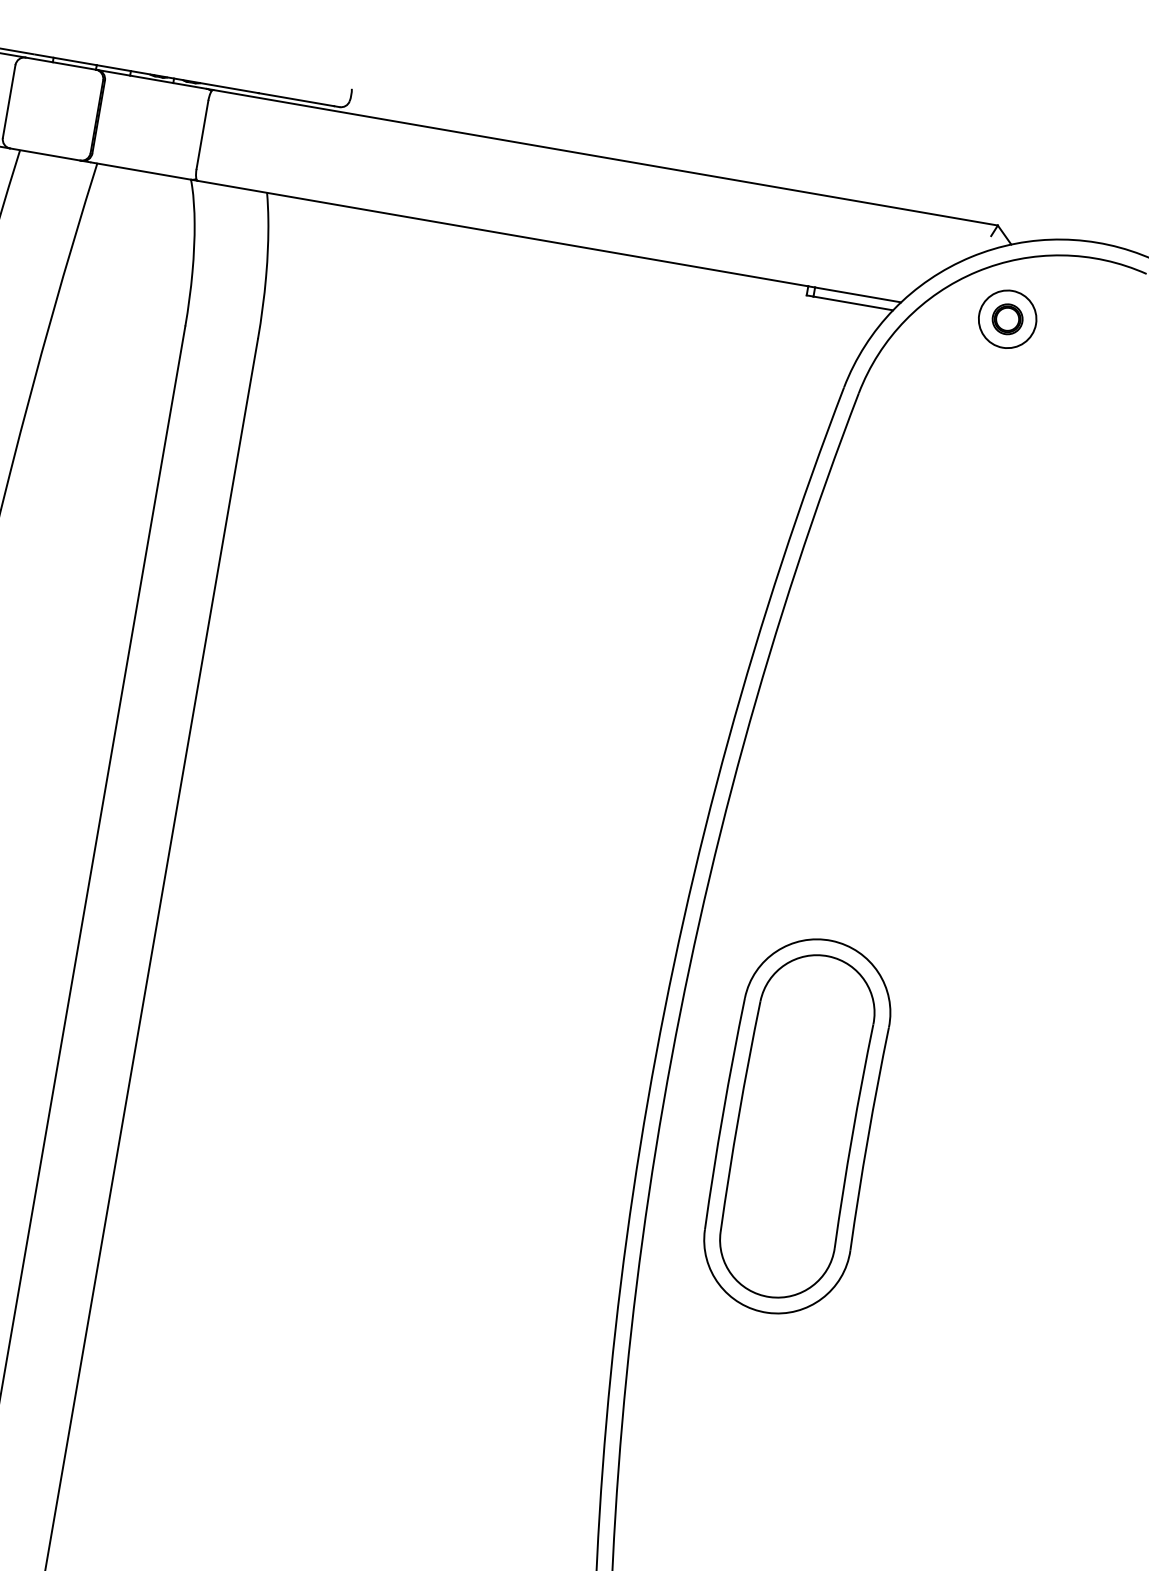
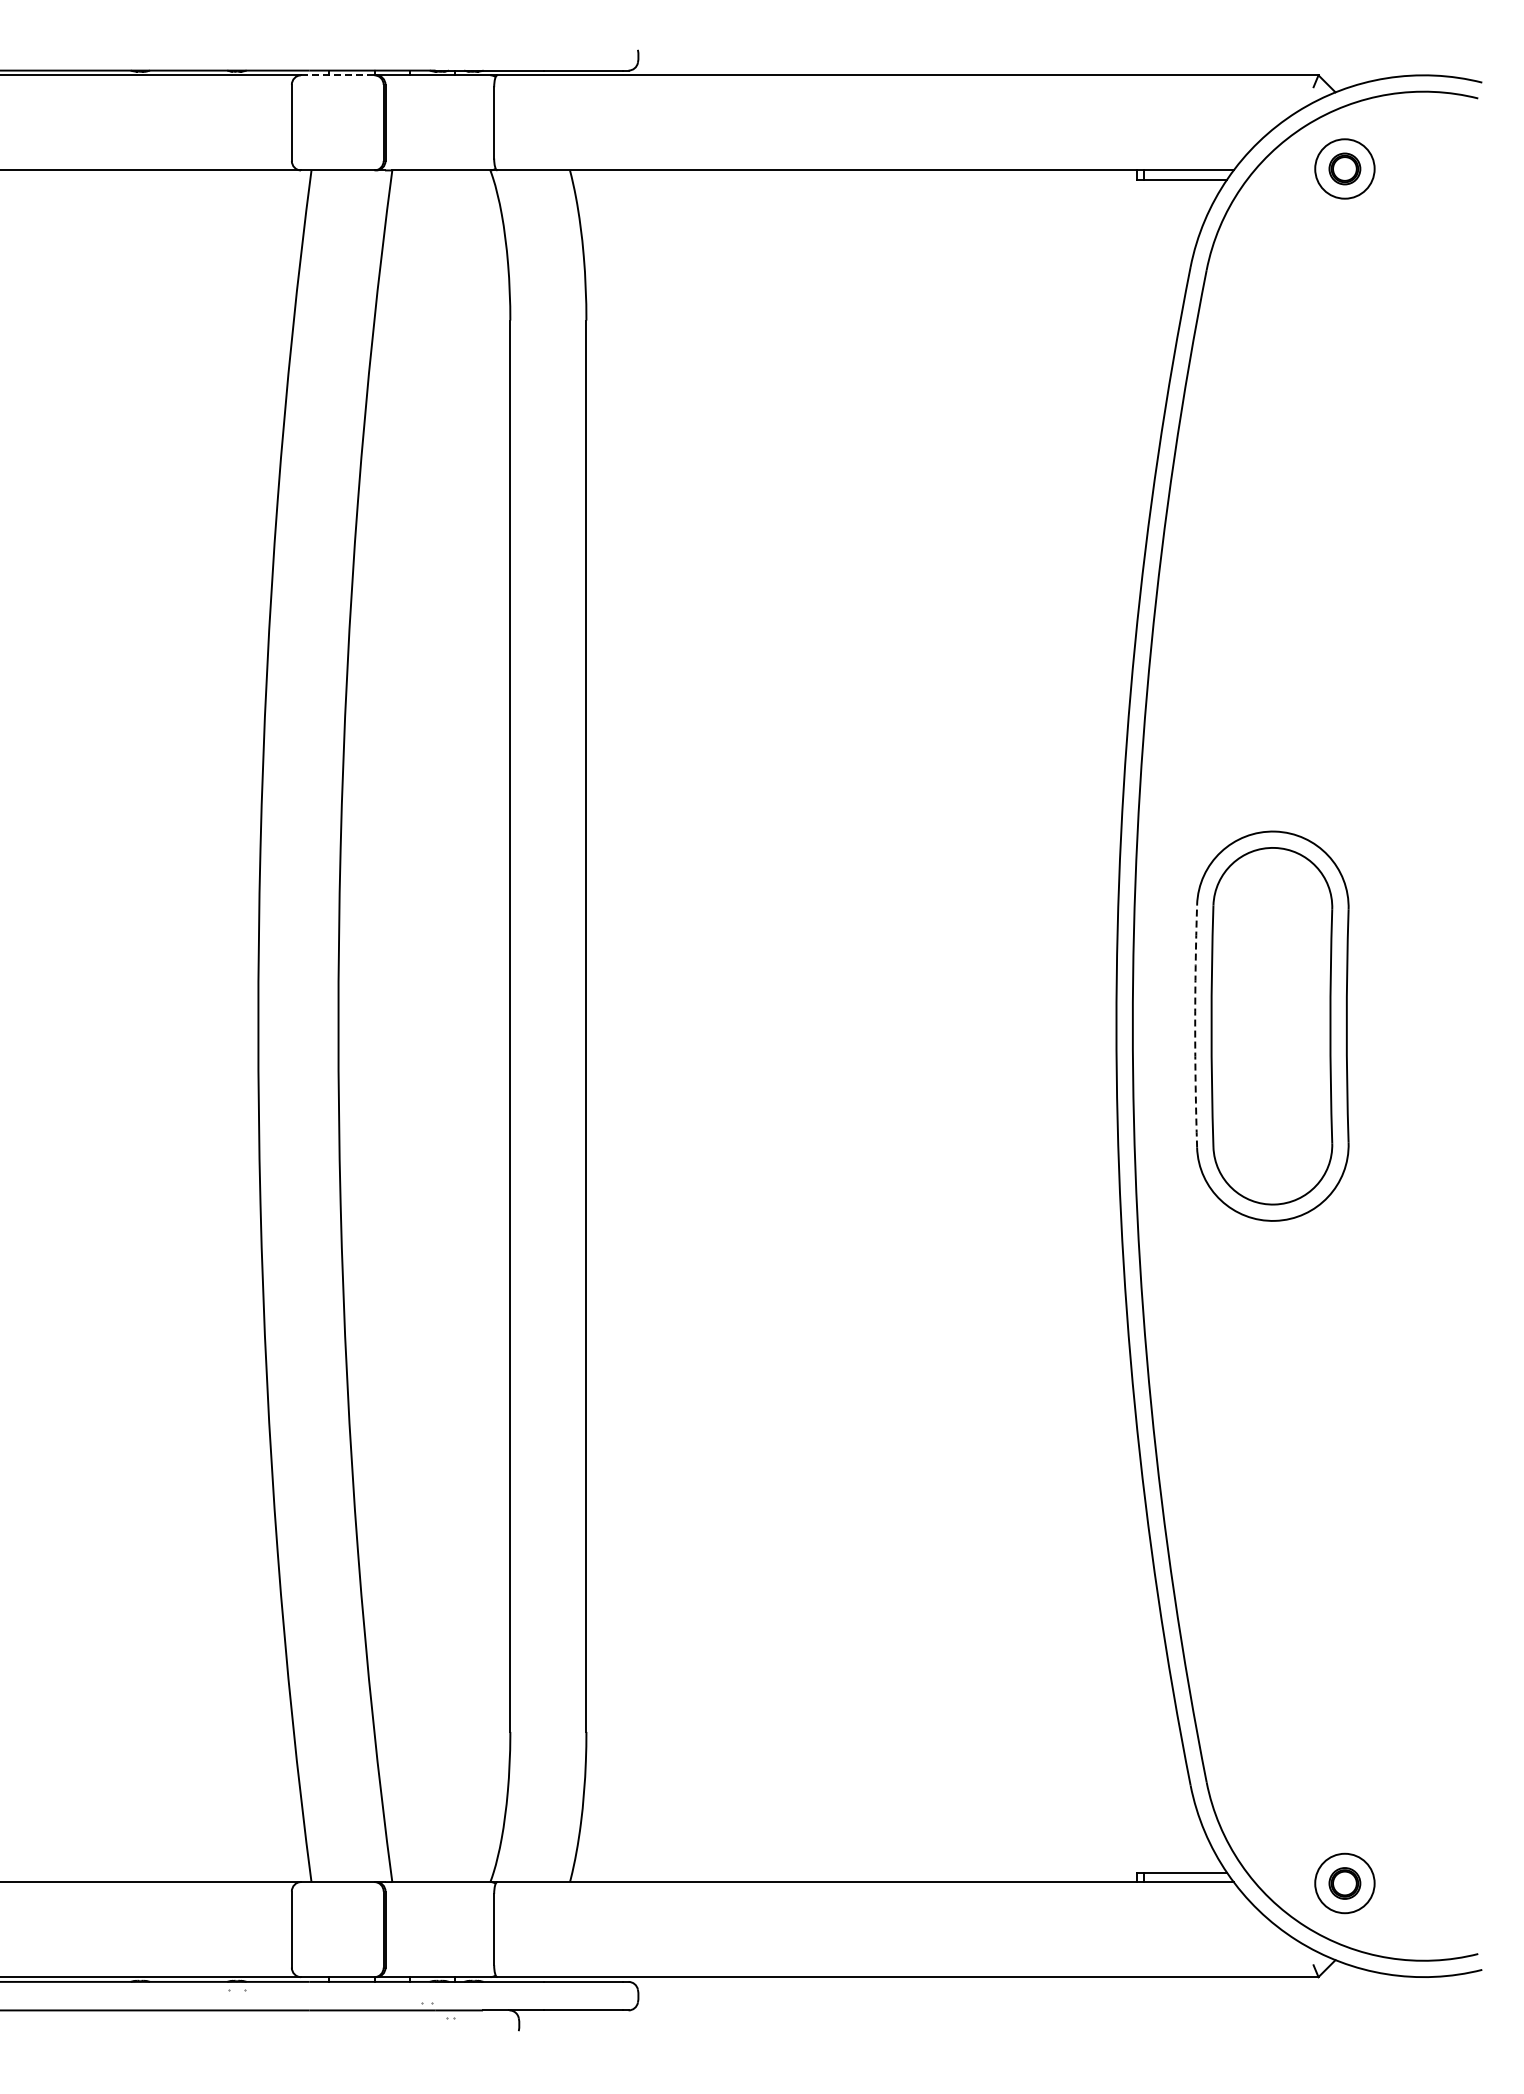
line: (60, 63) -> (337, 75), solid -> dashed
arc: (723, 1113) -> (1195, 1026), solid -> dashed

